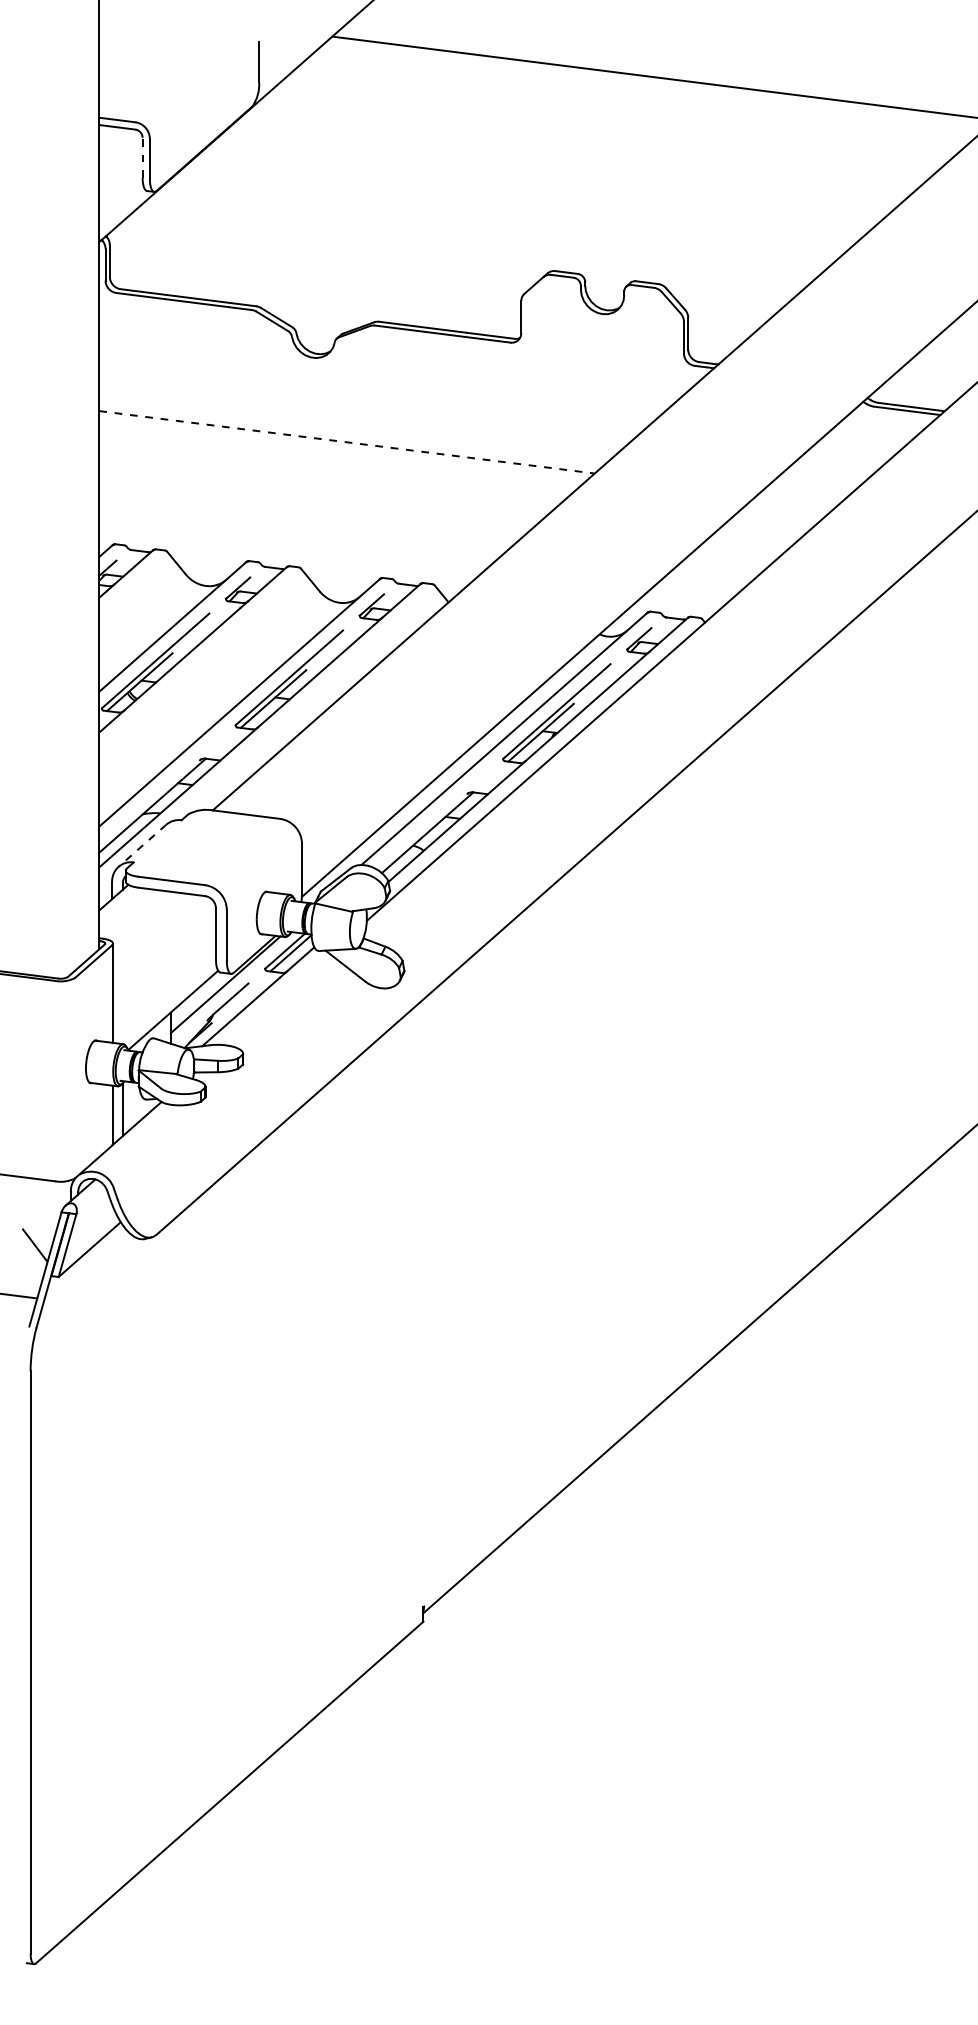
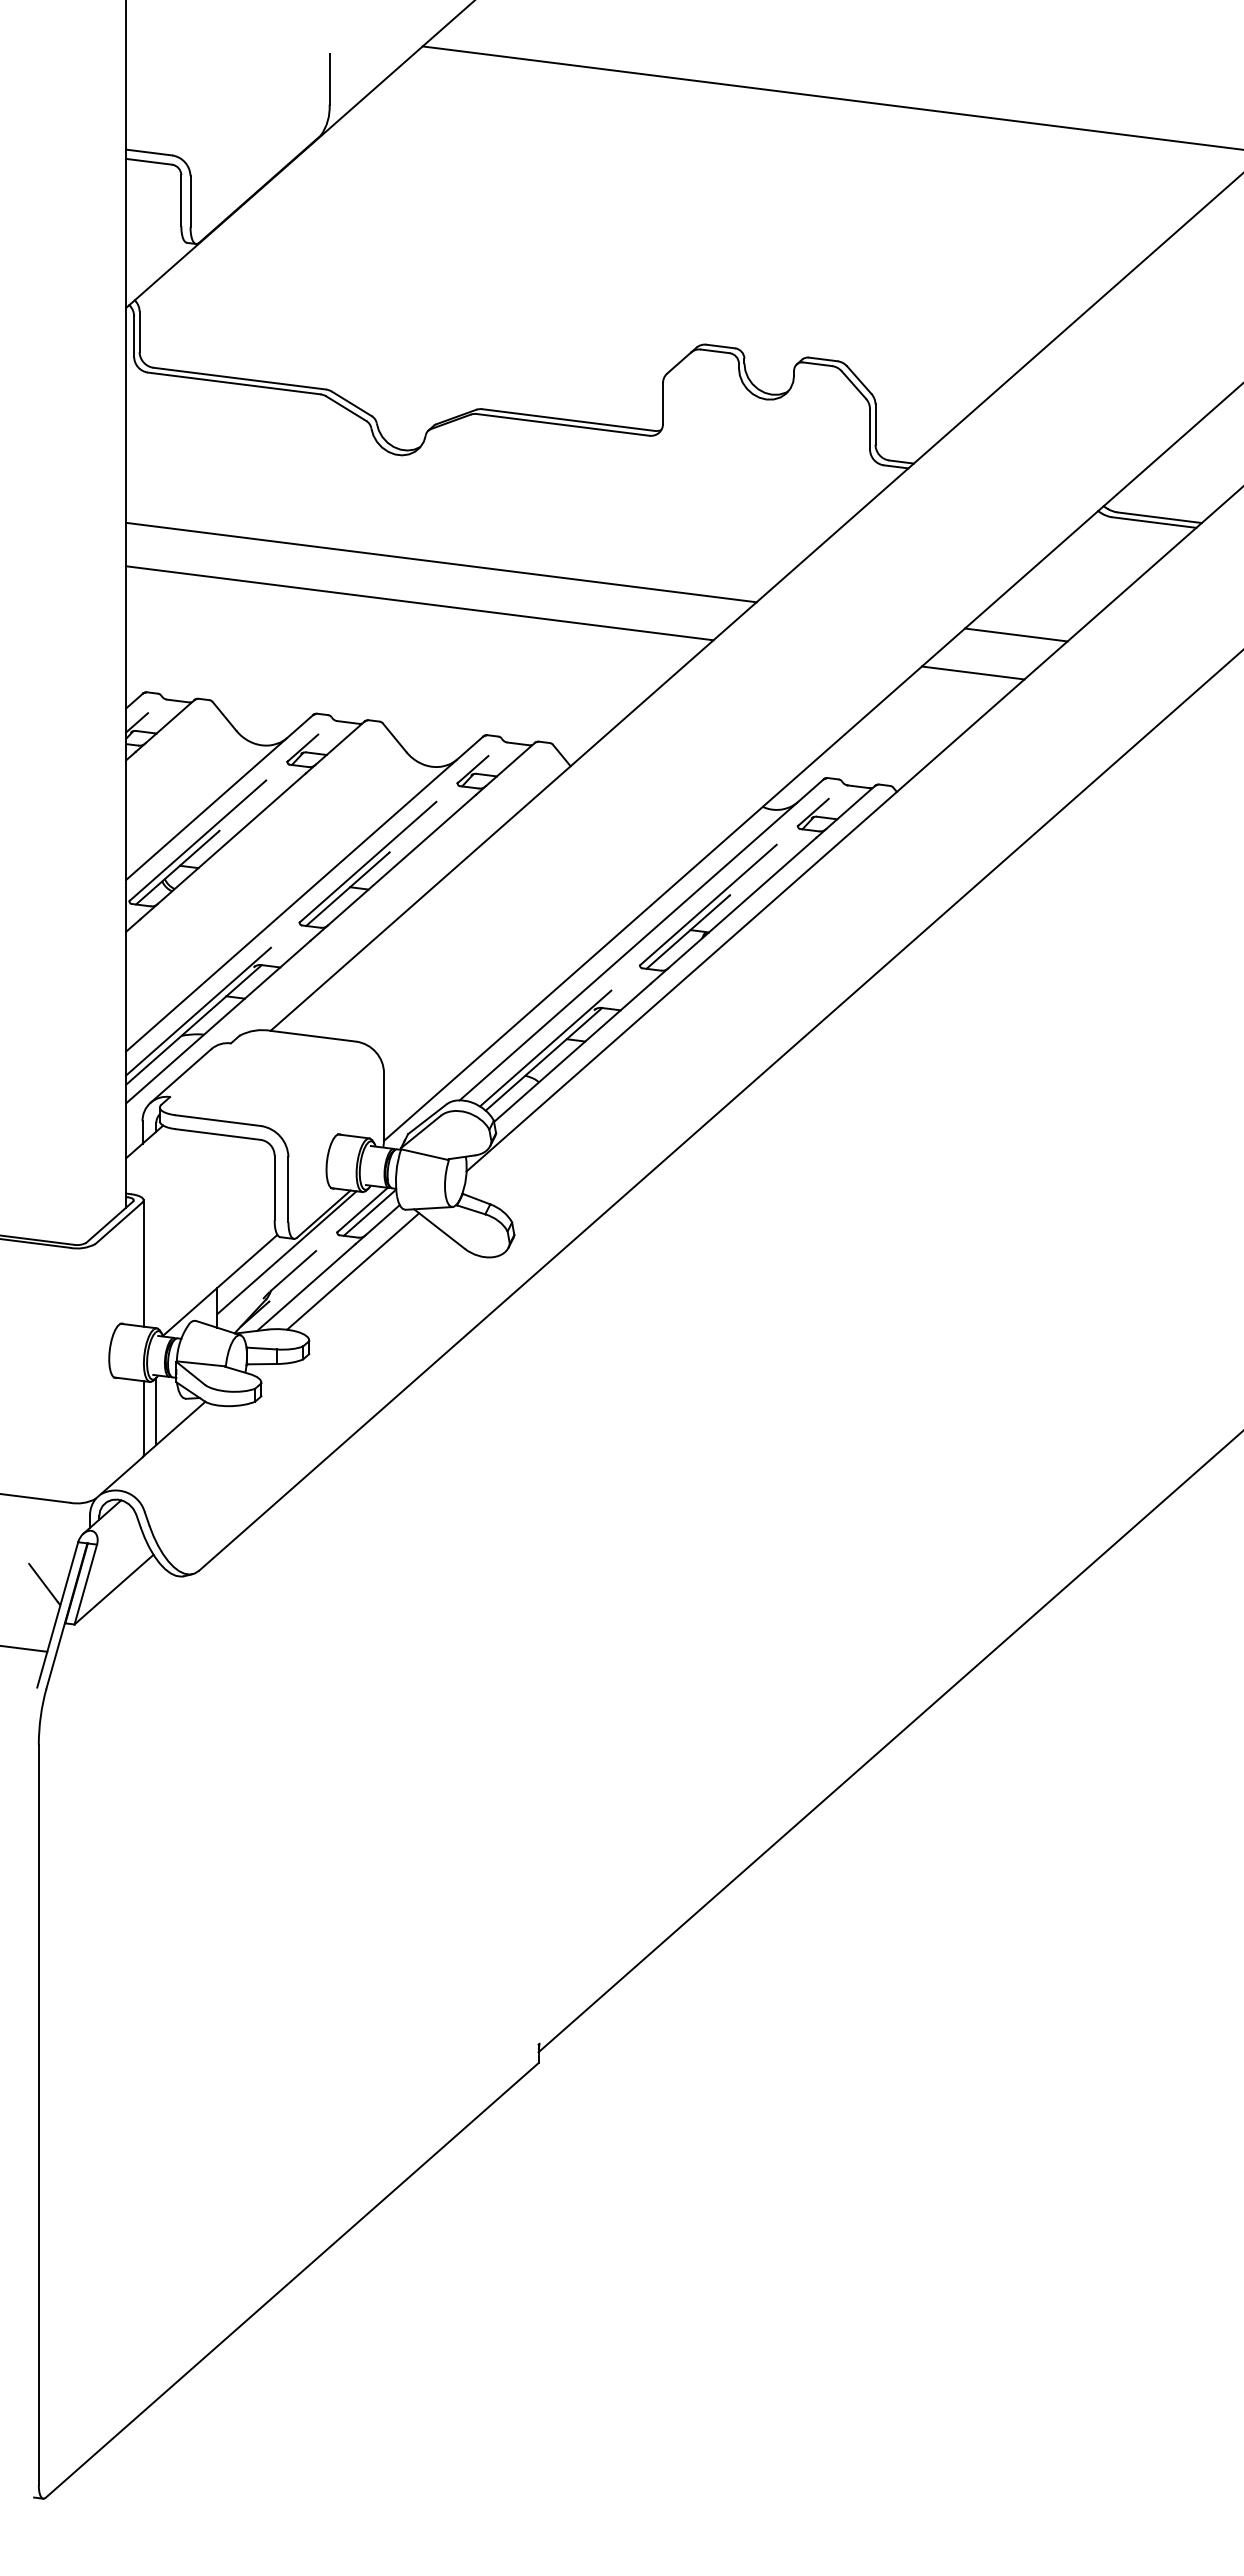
line: (142, 157) -> (181, 200), dashed -> solid
line: (347, 442) -> (441, 562), dashed -> solid
line: (329, 474) -> (419, 603), added
line: (799, 498) -> (1016, 634), added
line: (764, 528) -> (972, 672), added
line: (156, 795) -> (198, 1011), added
line: (428, 824) -> (545, 1048), added
line: (142, 845) -> (181, 1075), dashed -> solid
line: (277, 999) -> (353, 1271), added

